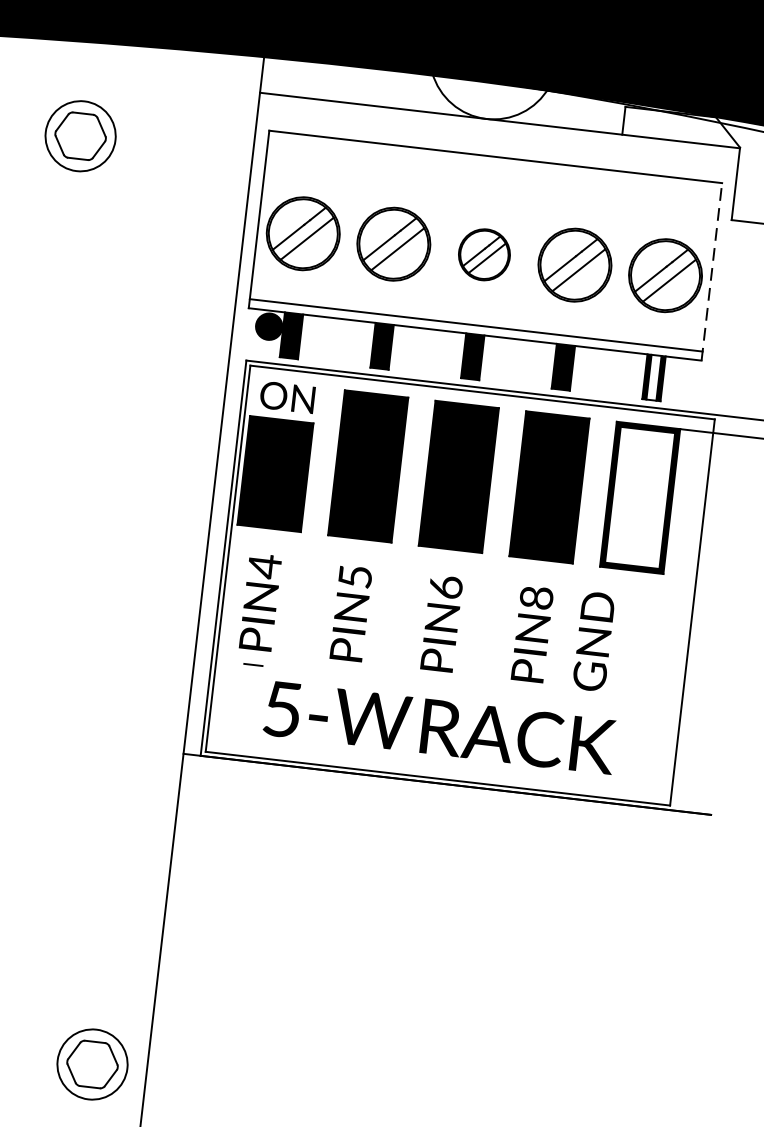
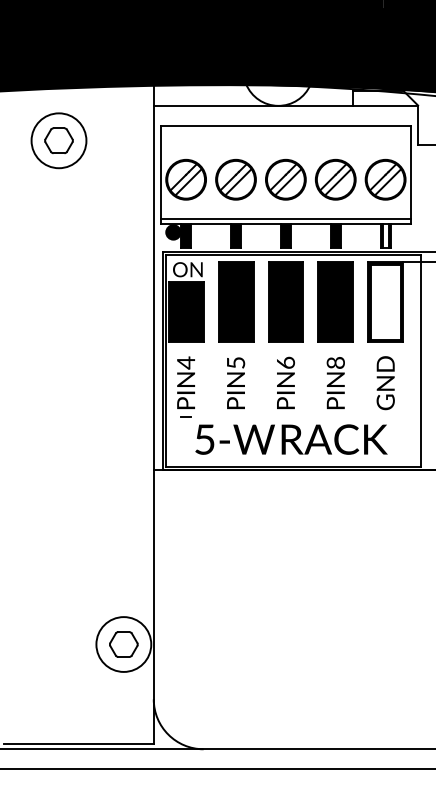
circle: (79, 135) -> (58, 140), size x1.43
part: (483, 254) -> (285, 179), size x1.43
line: (711, 271) -> (410, 174), dashed -> solid
text: (593, 642) -> (385, 383), moved
circle: (91, 1064) -> (123, 644), size x1.43

